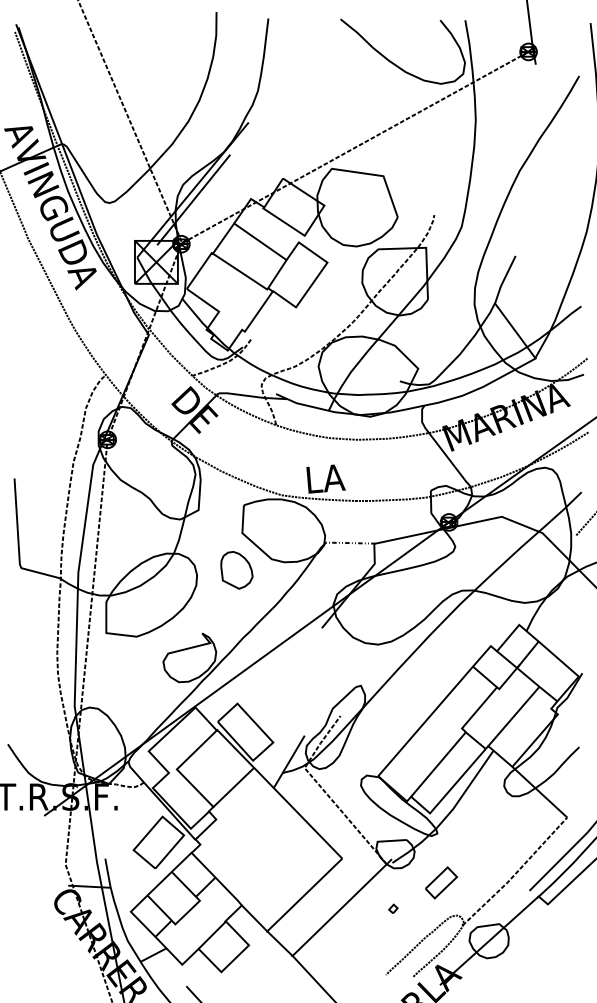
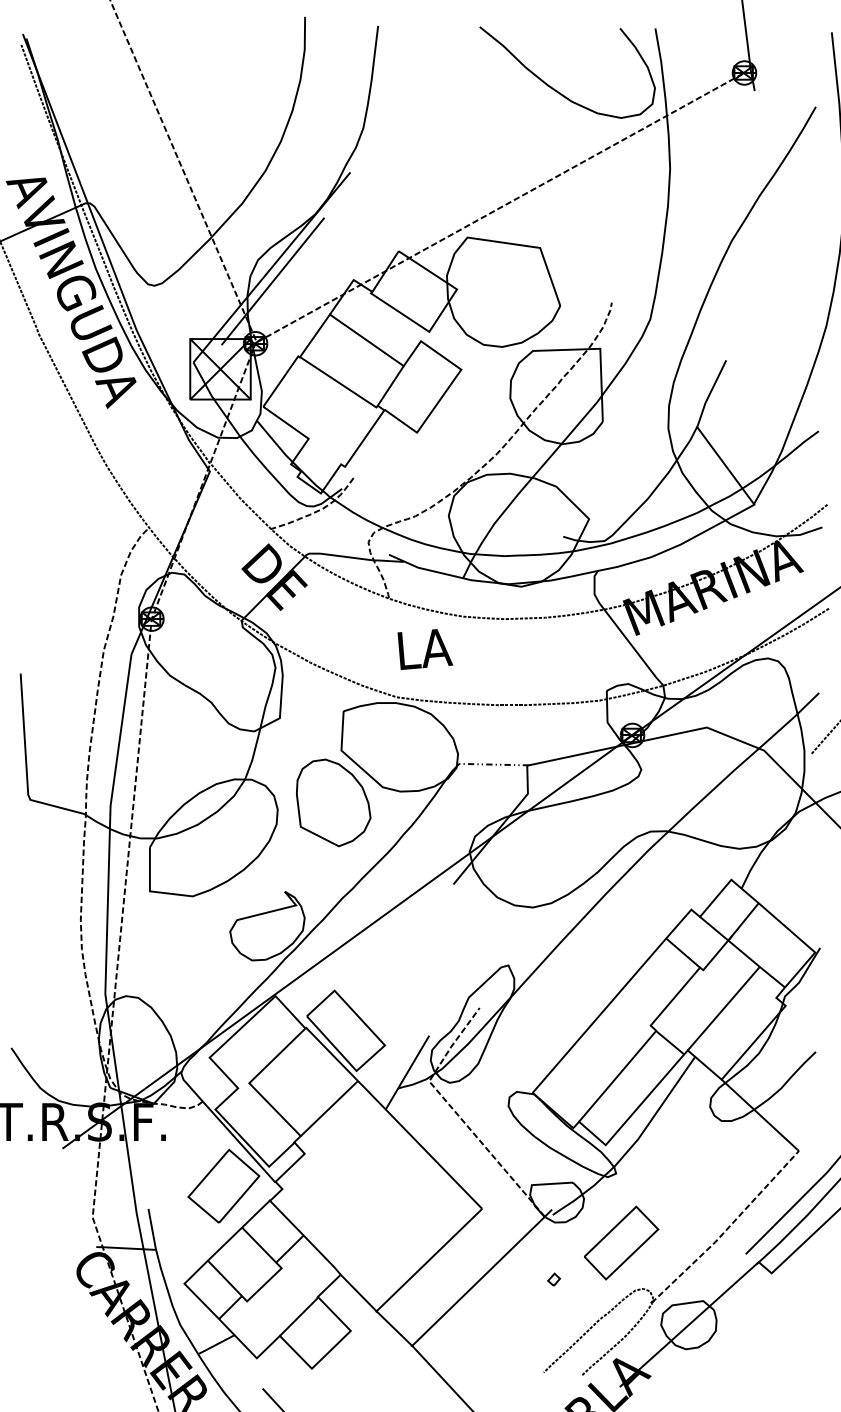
text: (326, 479) -> (425, 649), moved
part: (236, 570) -> (333, 802), size x1.67
part: (441, 882) -> (621, 1242), size x1.67

